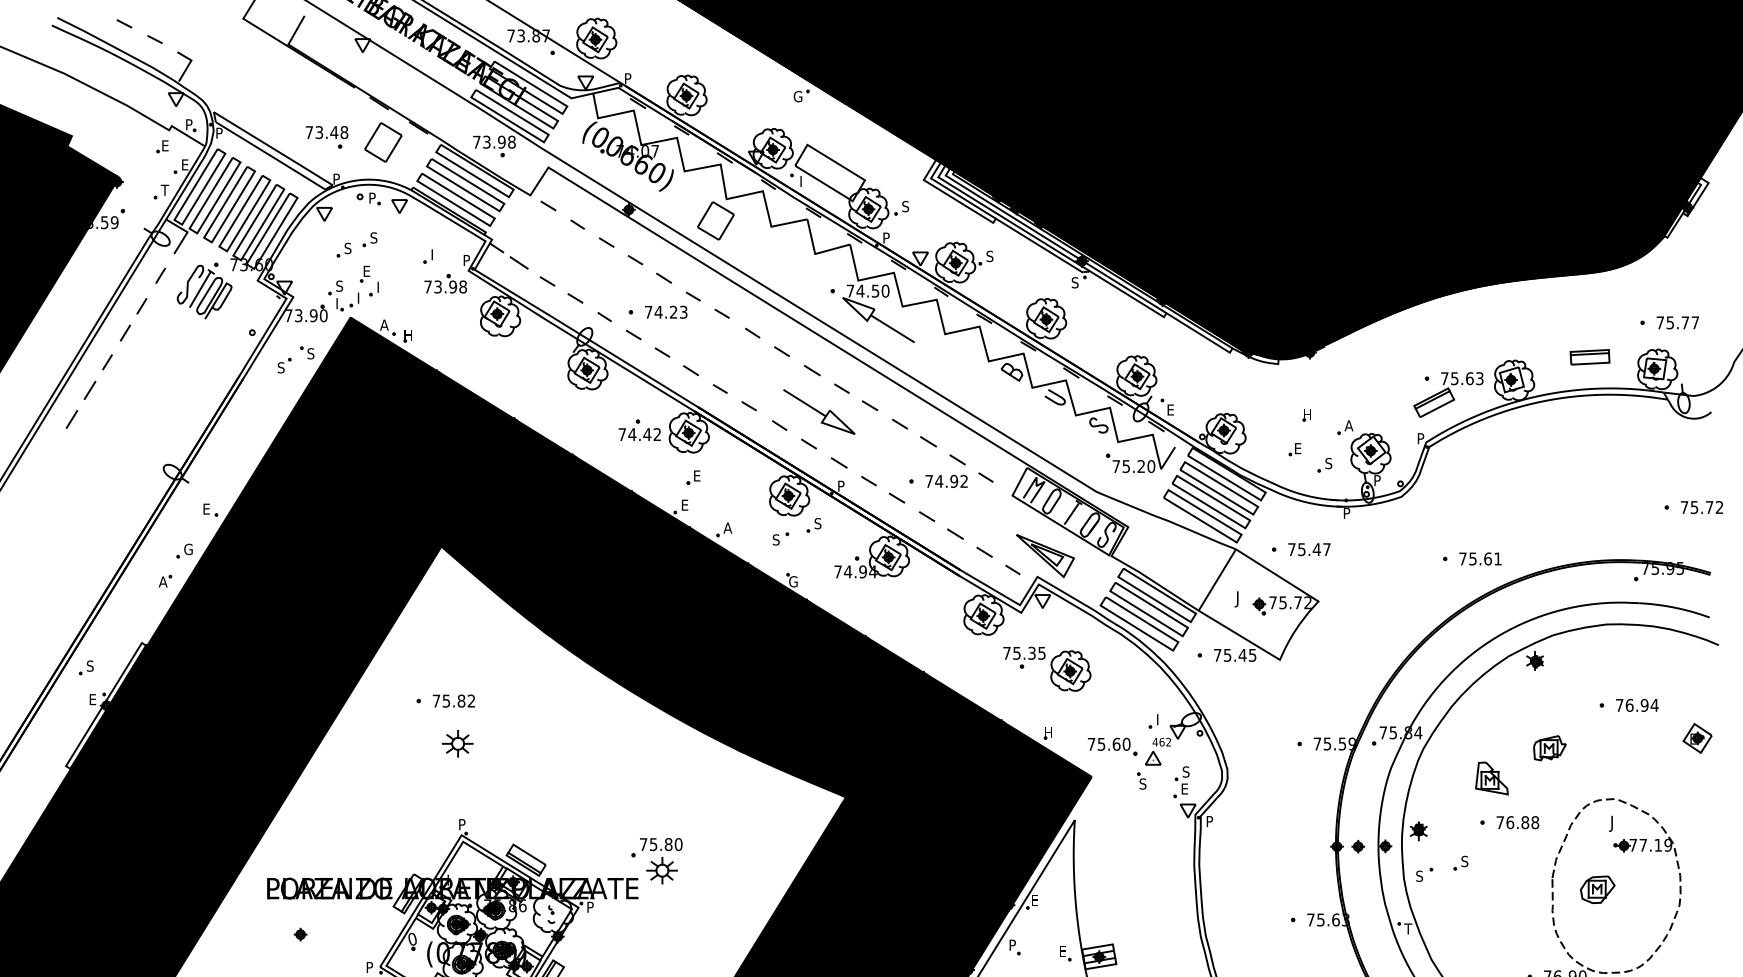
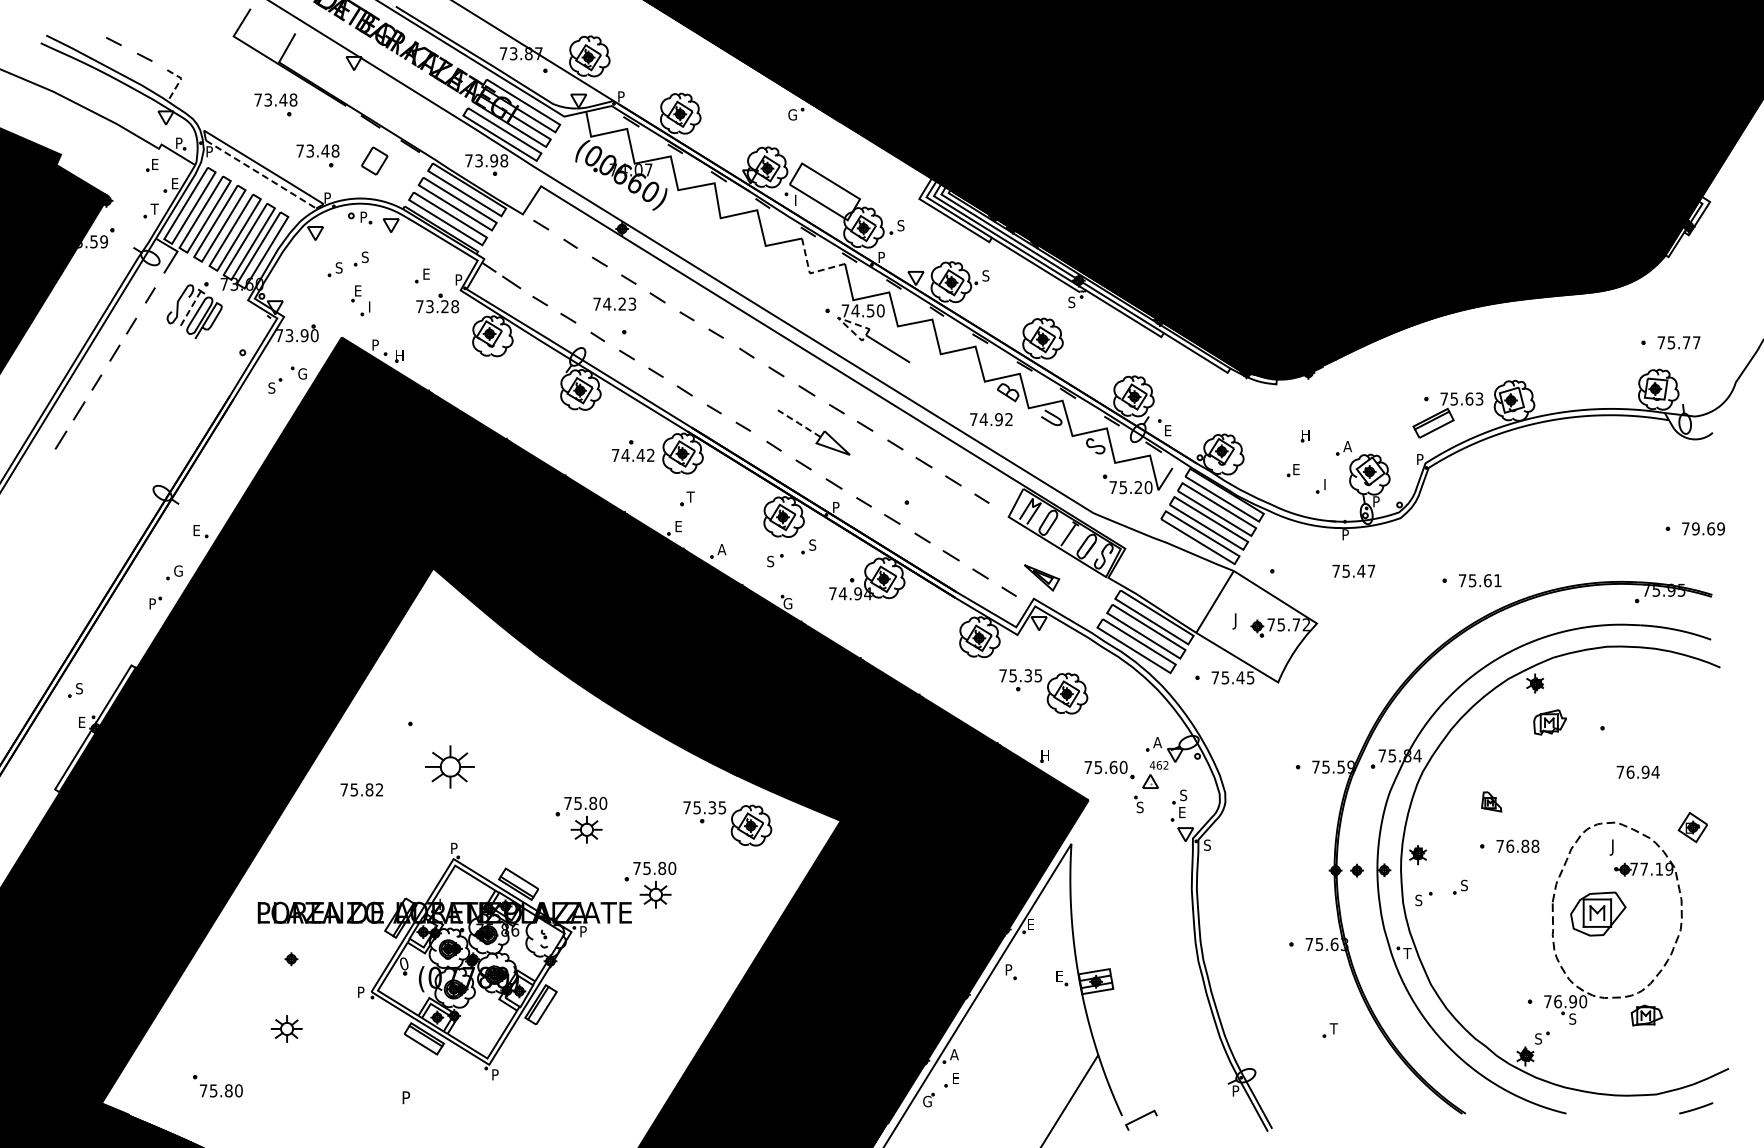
line: (189, 63) -> (179, 81), solid -> dashed
part: (284, 86) -> (275, 104), added
part: (383, 141) -> (374, 160), size x0.7
line: (270, 155) -> (261, 174), solid -> dashed
part: (715, 220) -> (709, 239), removed
text: (434, 254) -> (426, 273), I -> E
line: (814, 254) -> (809, 273), solid -> dashed
text: (452, 286) -> (444, 306), 73.98 -> 73.28
line: (200, 289) -> (190, 309), solid -> dashed
part: (343, 295) -> (334, 315), removed
line: (847, 301) -> (842, 321), solid -> dashed
text: (665, 311) -> (614, 303), moved
text: (384, 324) -> (375, 344), A -> P
text: (311, 353) -> (302, 373), S -> G
part: (1589, 357) -> (1590, 377), removed
line: (804, 402) -> (799, 423), solid -> dashed
text: (1328, 463) -> (1327, 484), S -> I
text: (696, 475) -> (690, 496), E -> T
text: (946, 481) -> (991, 419), moved
text: (1707, 507) -> (1708, 528), 75.72 -> 79.69
text: (1309, 548) -> (1353, 570), moved
part: (1045, 555) -> (1041, 577), size x0.6
text: (162, 581) -> (152, 603), A -> P
text: (453, 700) -> (361, 789), moved
text: (1636, 704) -> (1637, 771), moved
text: (1160, 719) -> (1157, 742), I -> A
part: (1697, 738) -> (1692, 827), moved
part: (457, 743) -> (449, 766), size x1.6
part: (1549, 748) -> (1549, 722), moved
part: (1491, 778) -> (1491, 801), size x0.6
part: (588, 795) -> (581, 819), added
part: (733, 799) -> (727, 823), added
text: (1209, 820) -> (1207, 844), P -> S
part: (1597, 889) -> (1598, 913), size x1.6

